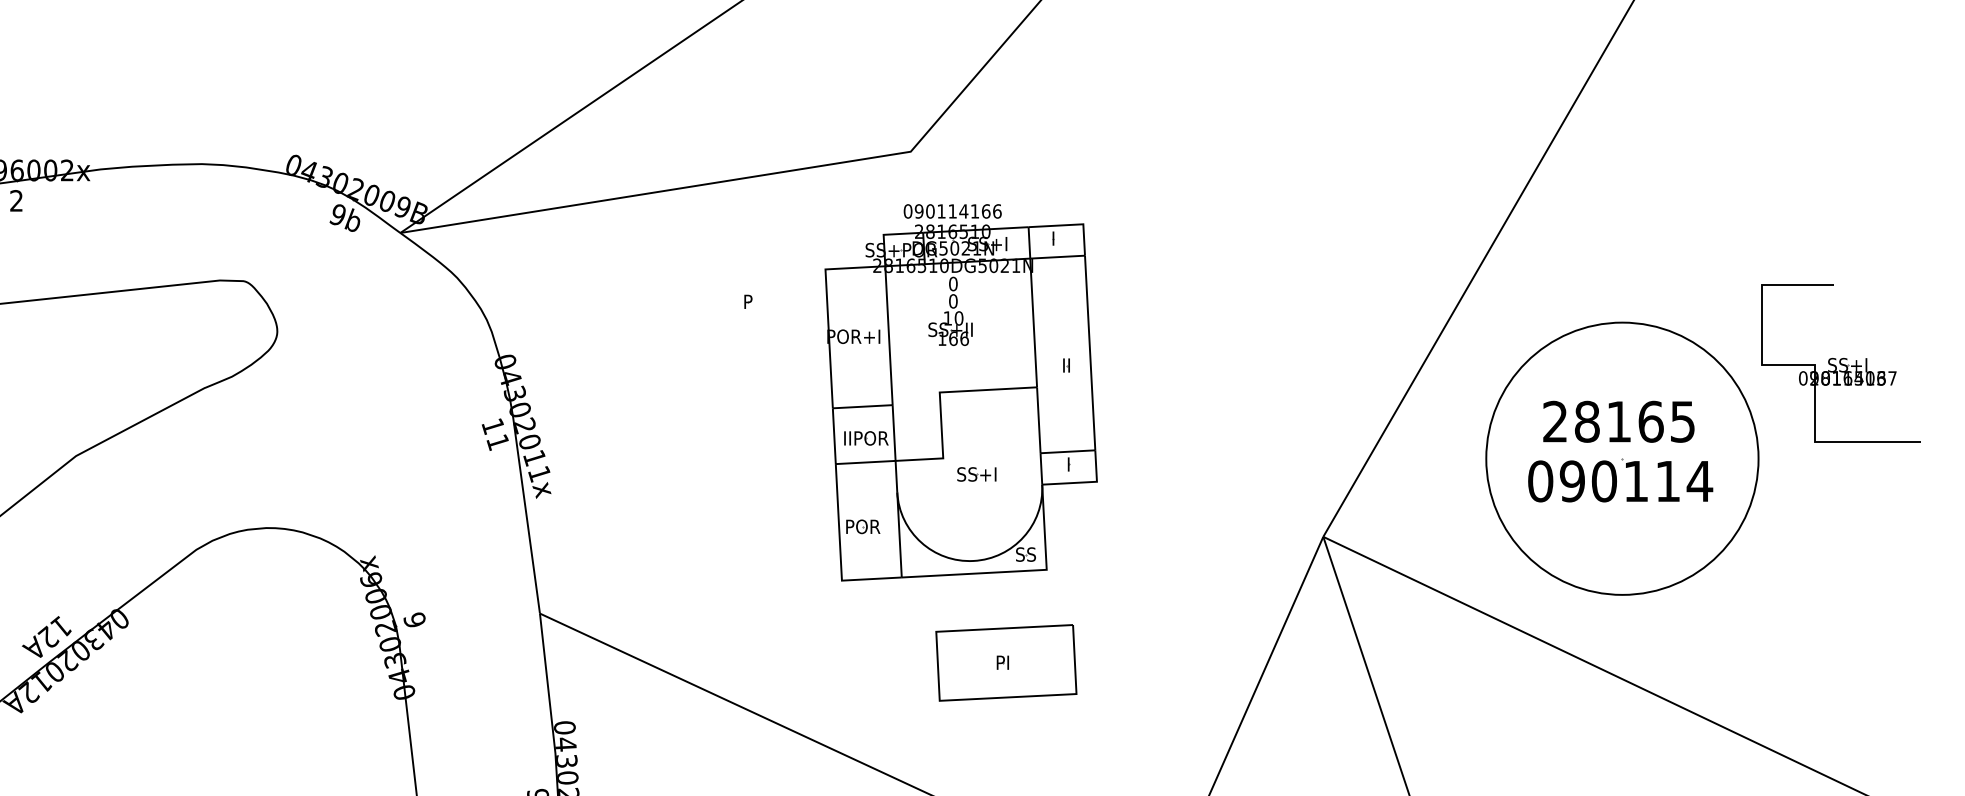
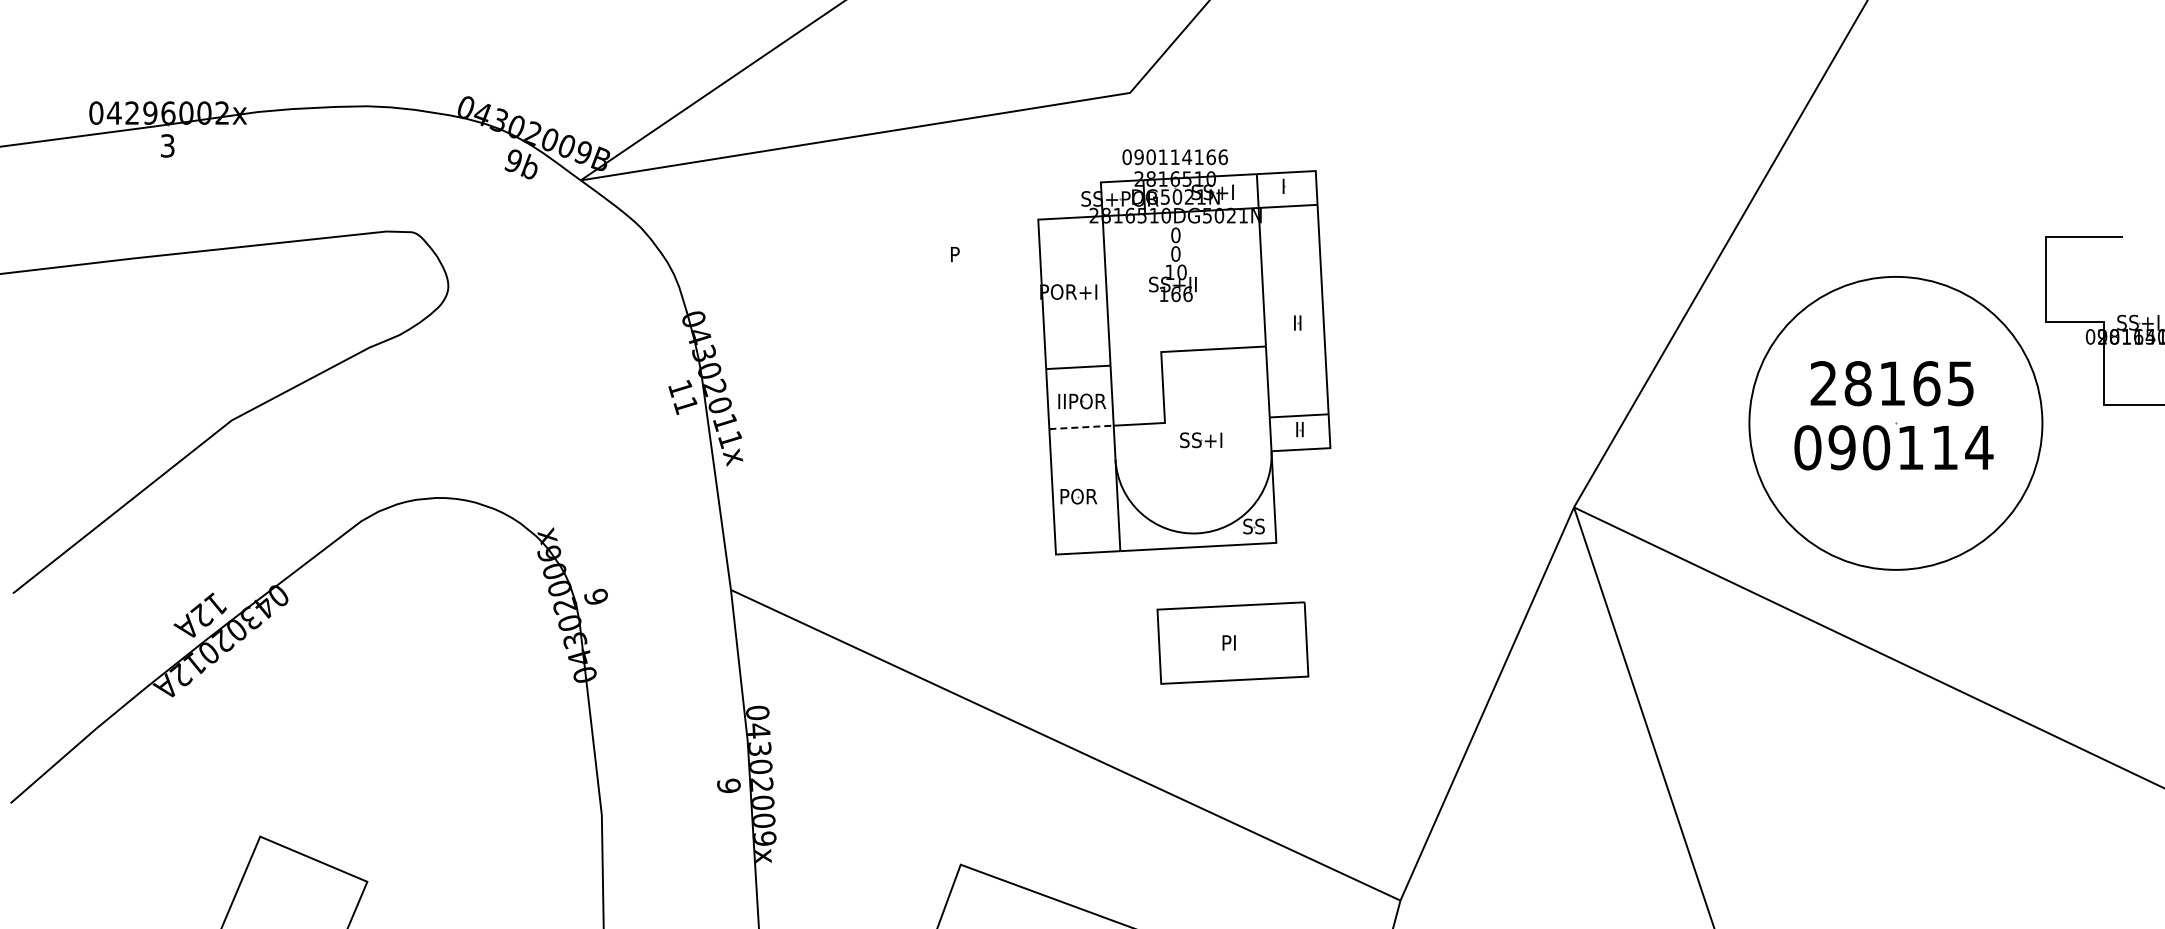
text: (16, 200) -> (167, 145), 2 -> 3
line: (866, 462) -> (1082, 427), solid -> dashed
text: (1068, 464) -> (1299, 429), I -> II

